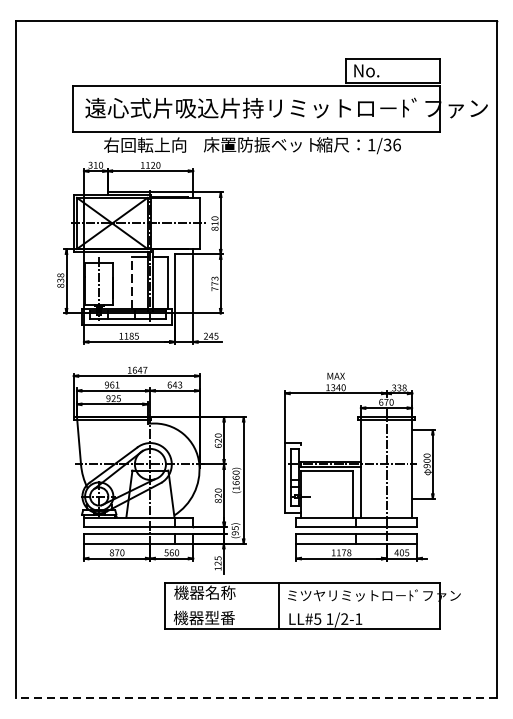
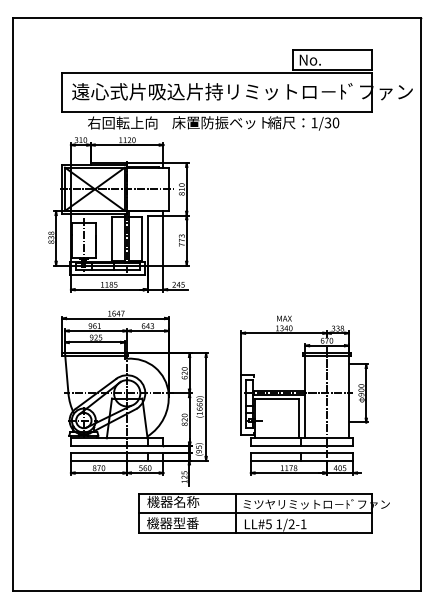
text: (396, 144) -> (335, 122), 1/36 -> 1/30
line: (133, 281) -> (112, 238), dashed -> solid
line: (301, 606) -> (255, 513), added
line: (257, 697) -> (217, 590), dashed -> solid

